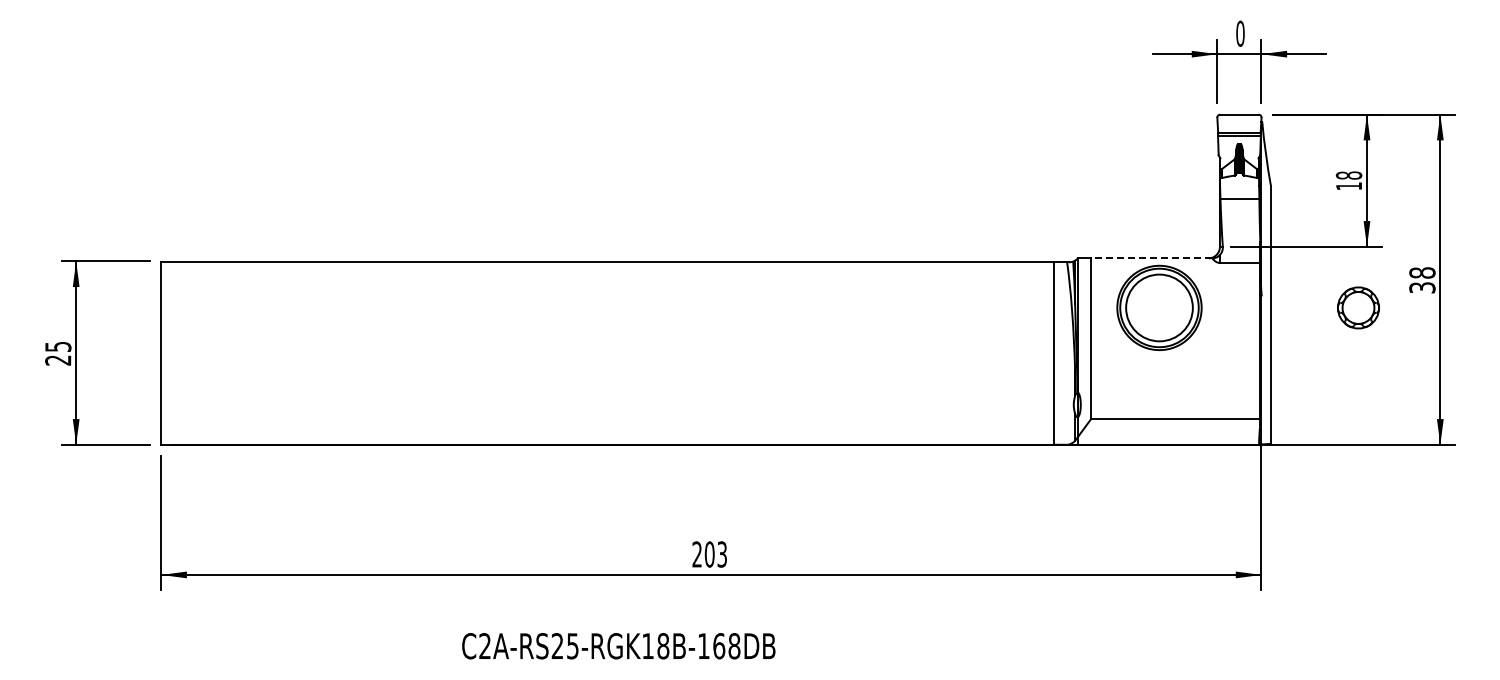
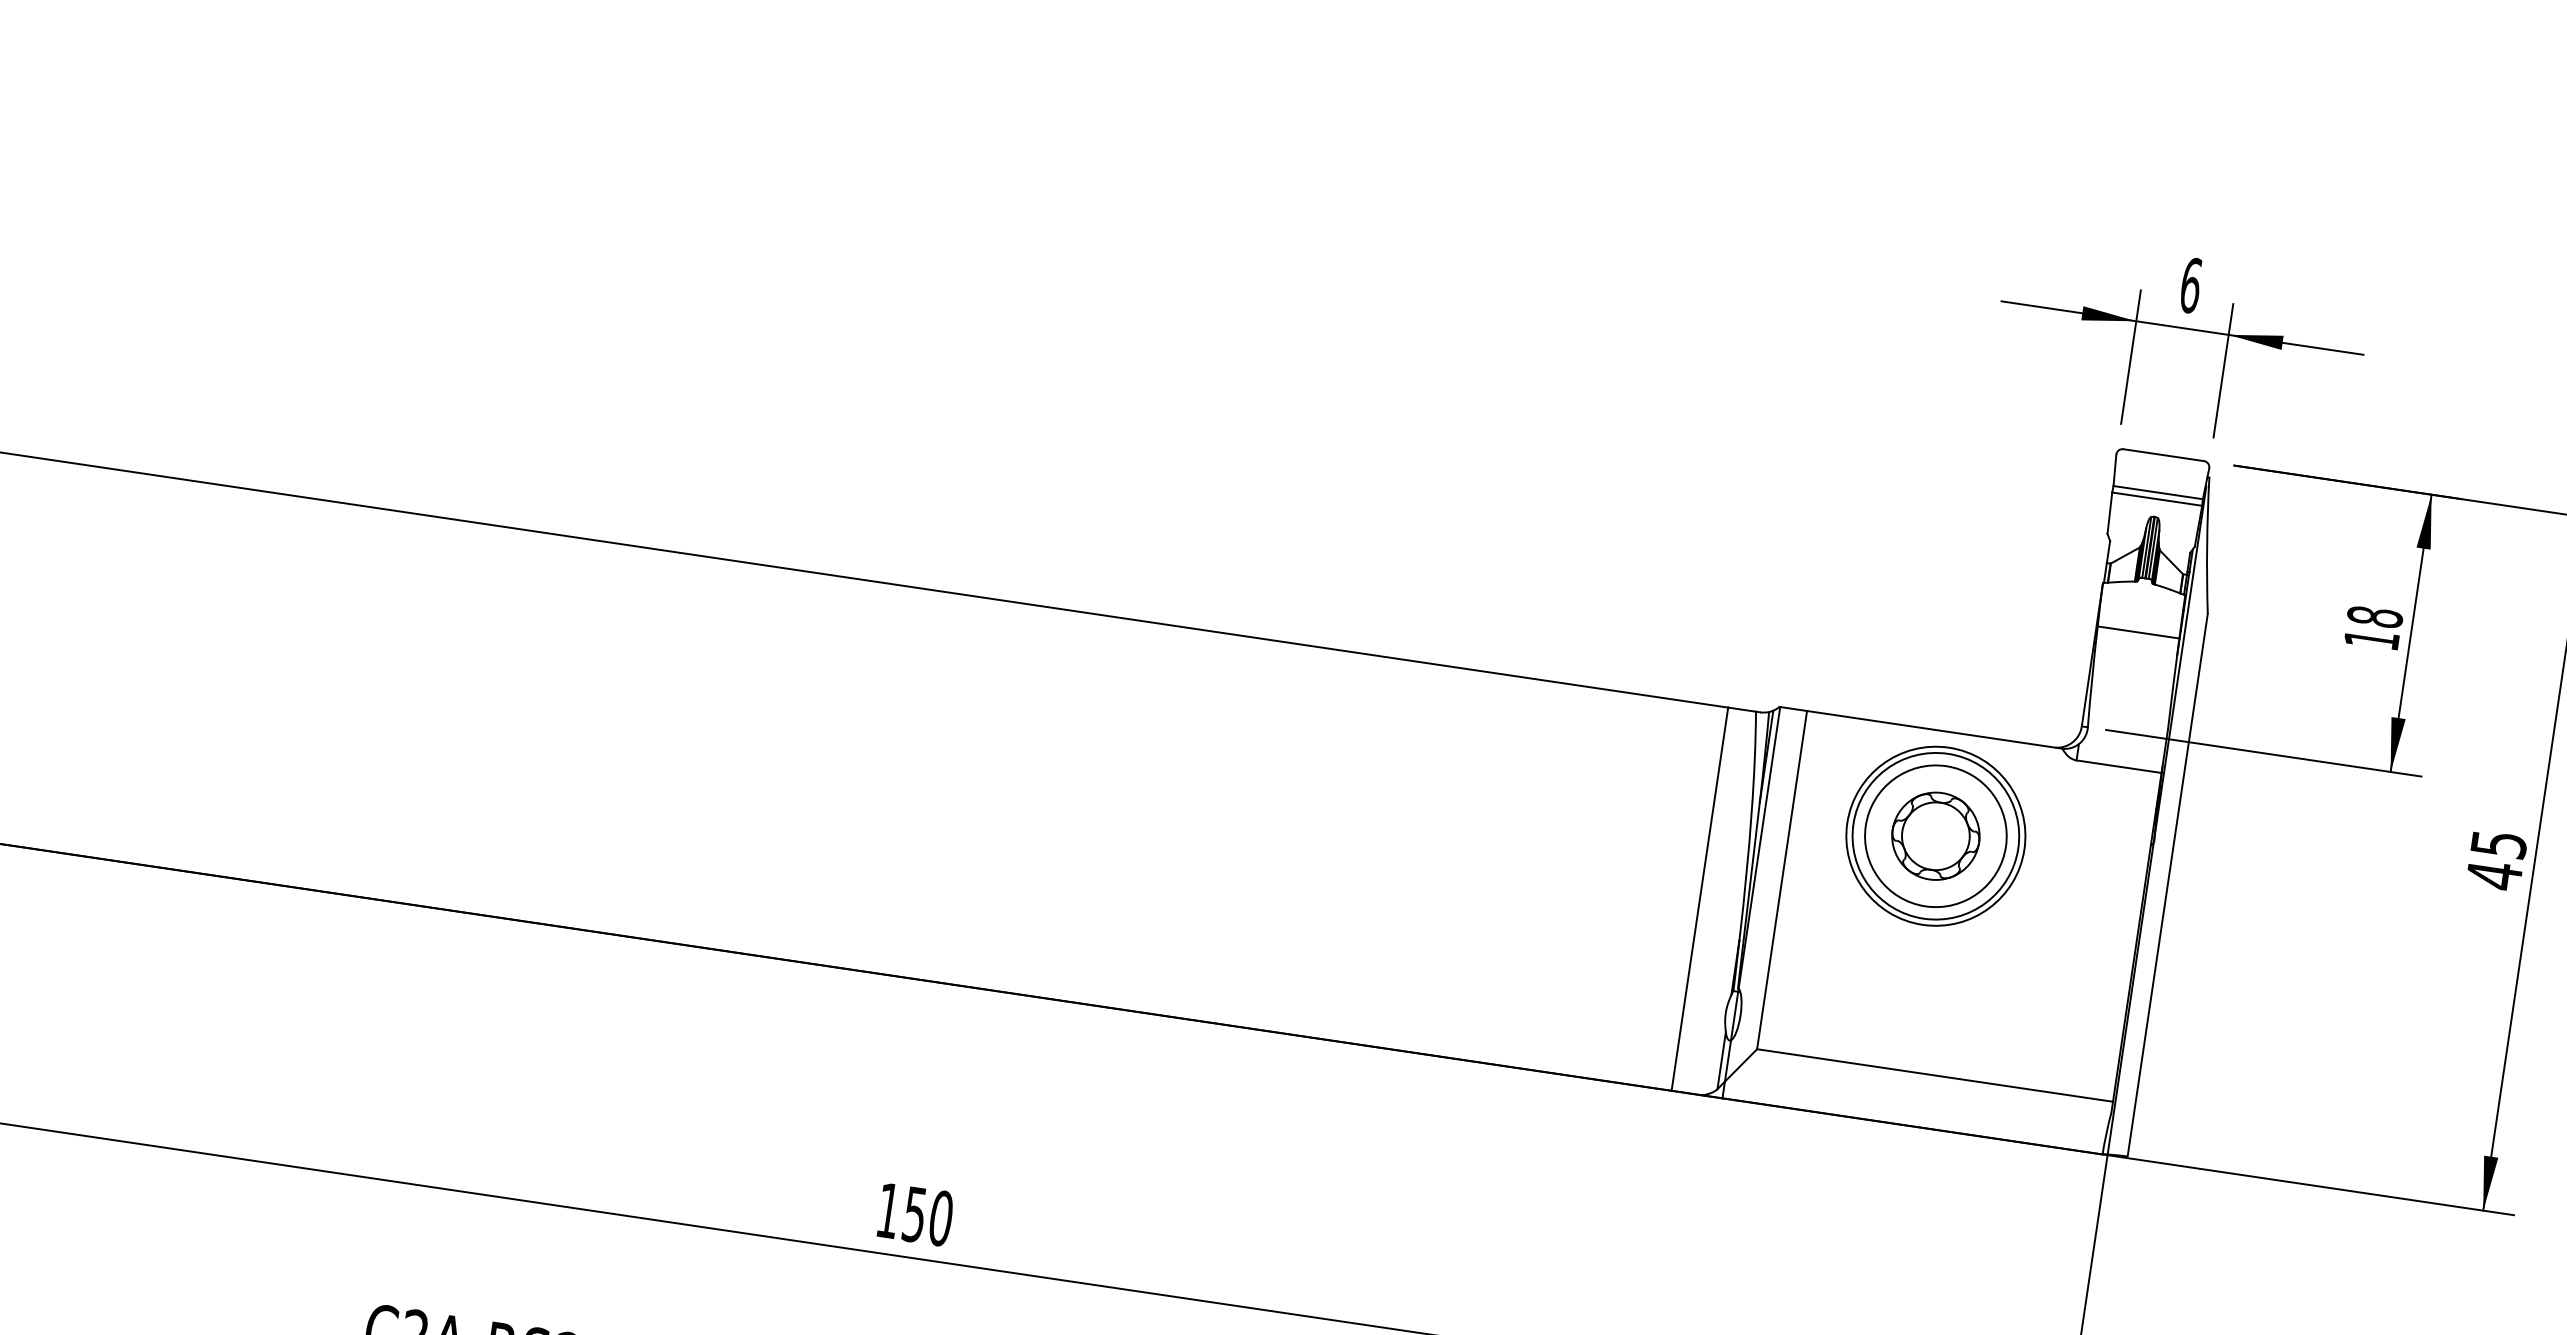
text: (1240, 33) -> (2191, 284), 0 -> 6
line: (1151, 258) -> (1934, 729), dashed -> solid
text: (1422, 280) -> (2496, 860), 38 -> 45
part: (1358, 307) -> (1936, 835), moved
text: (709, 554) -> (914, 1214), 203 -> 150

